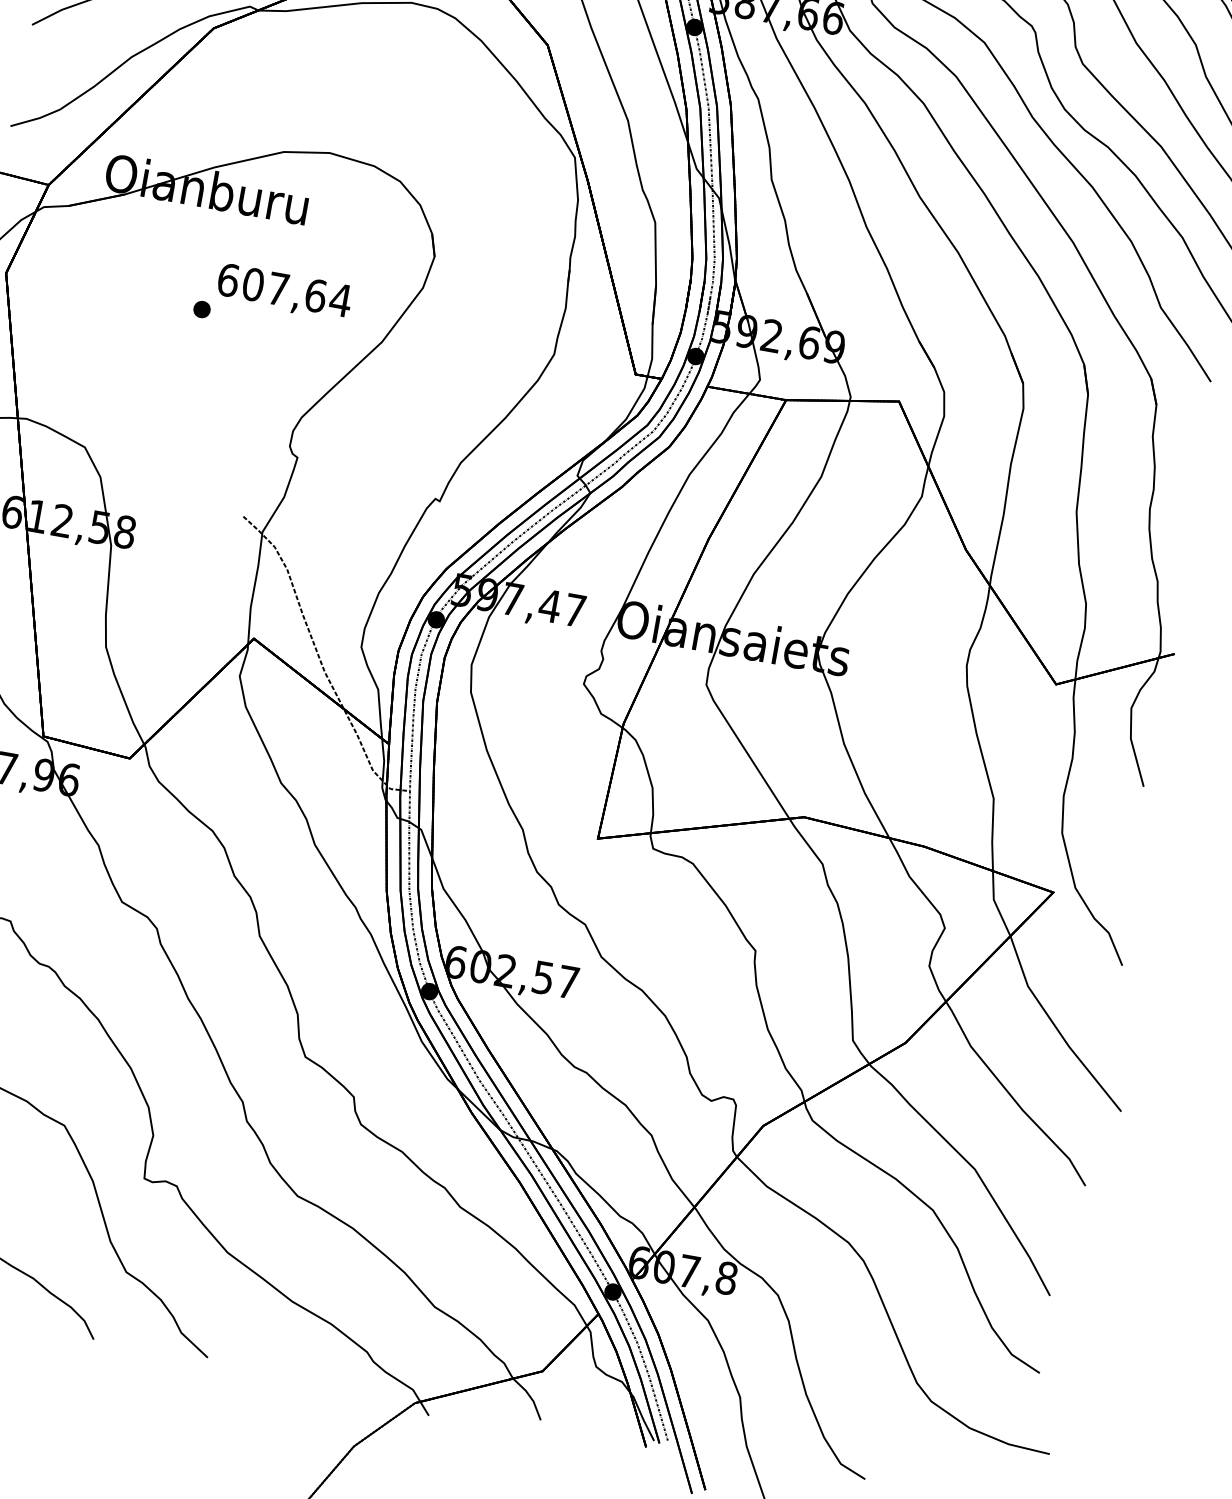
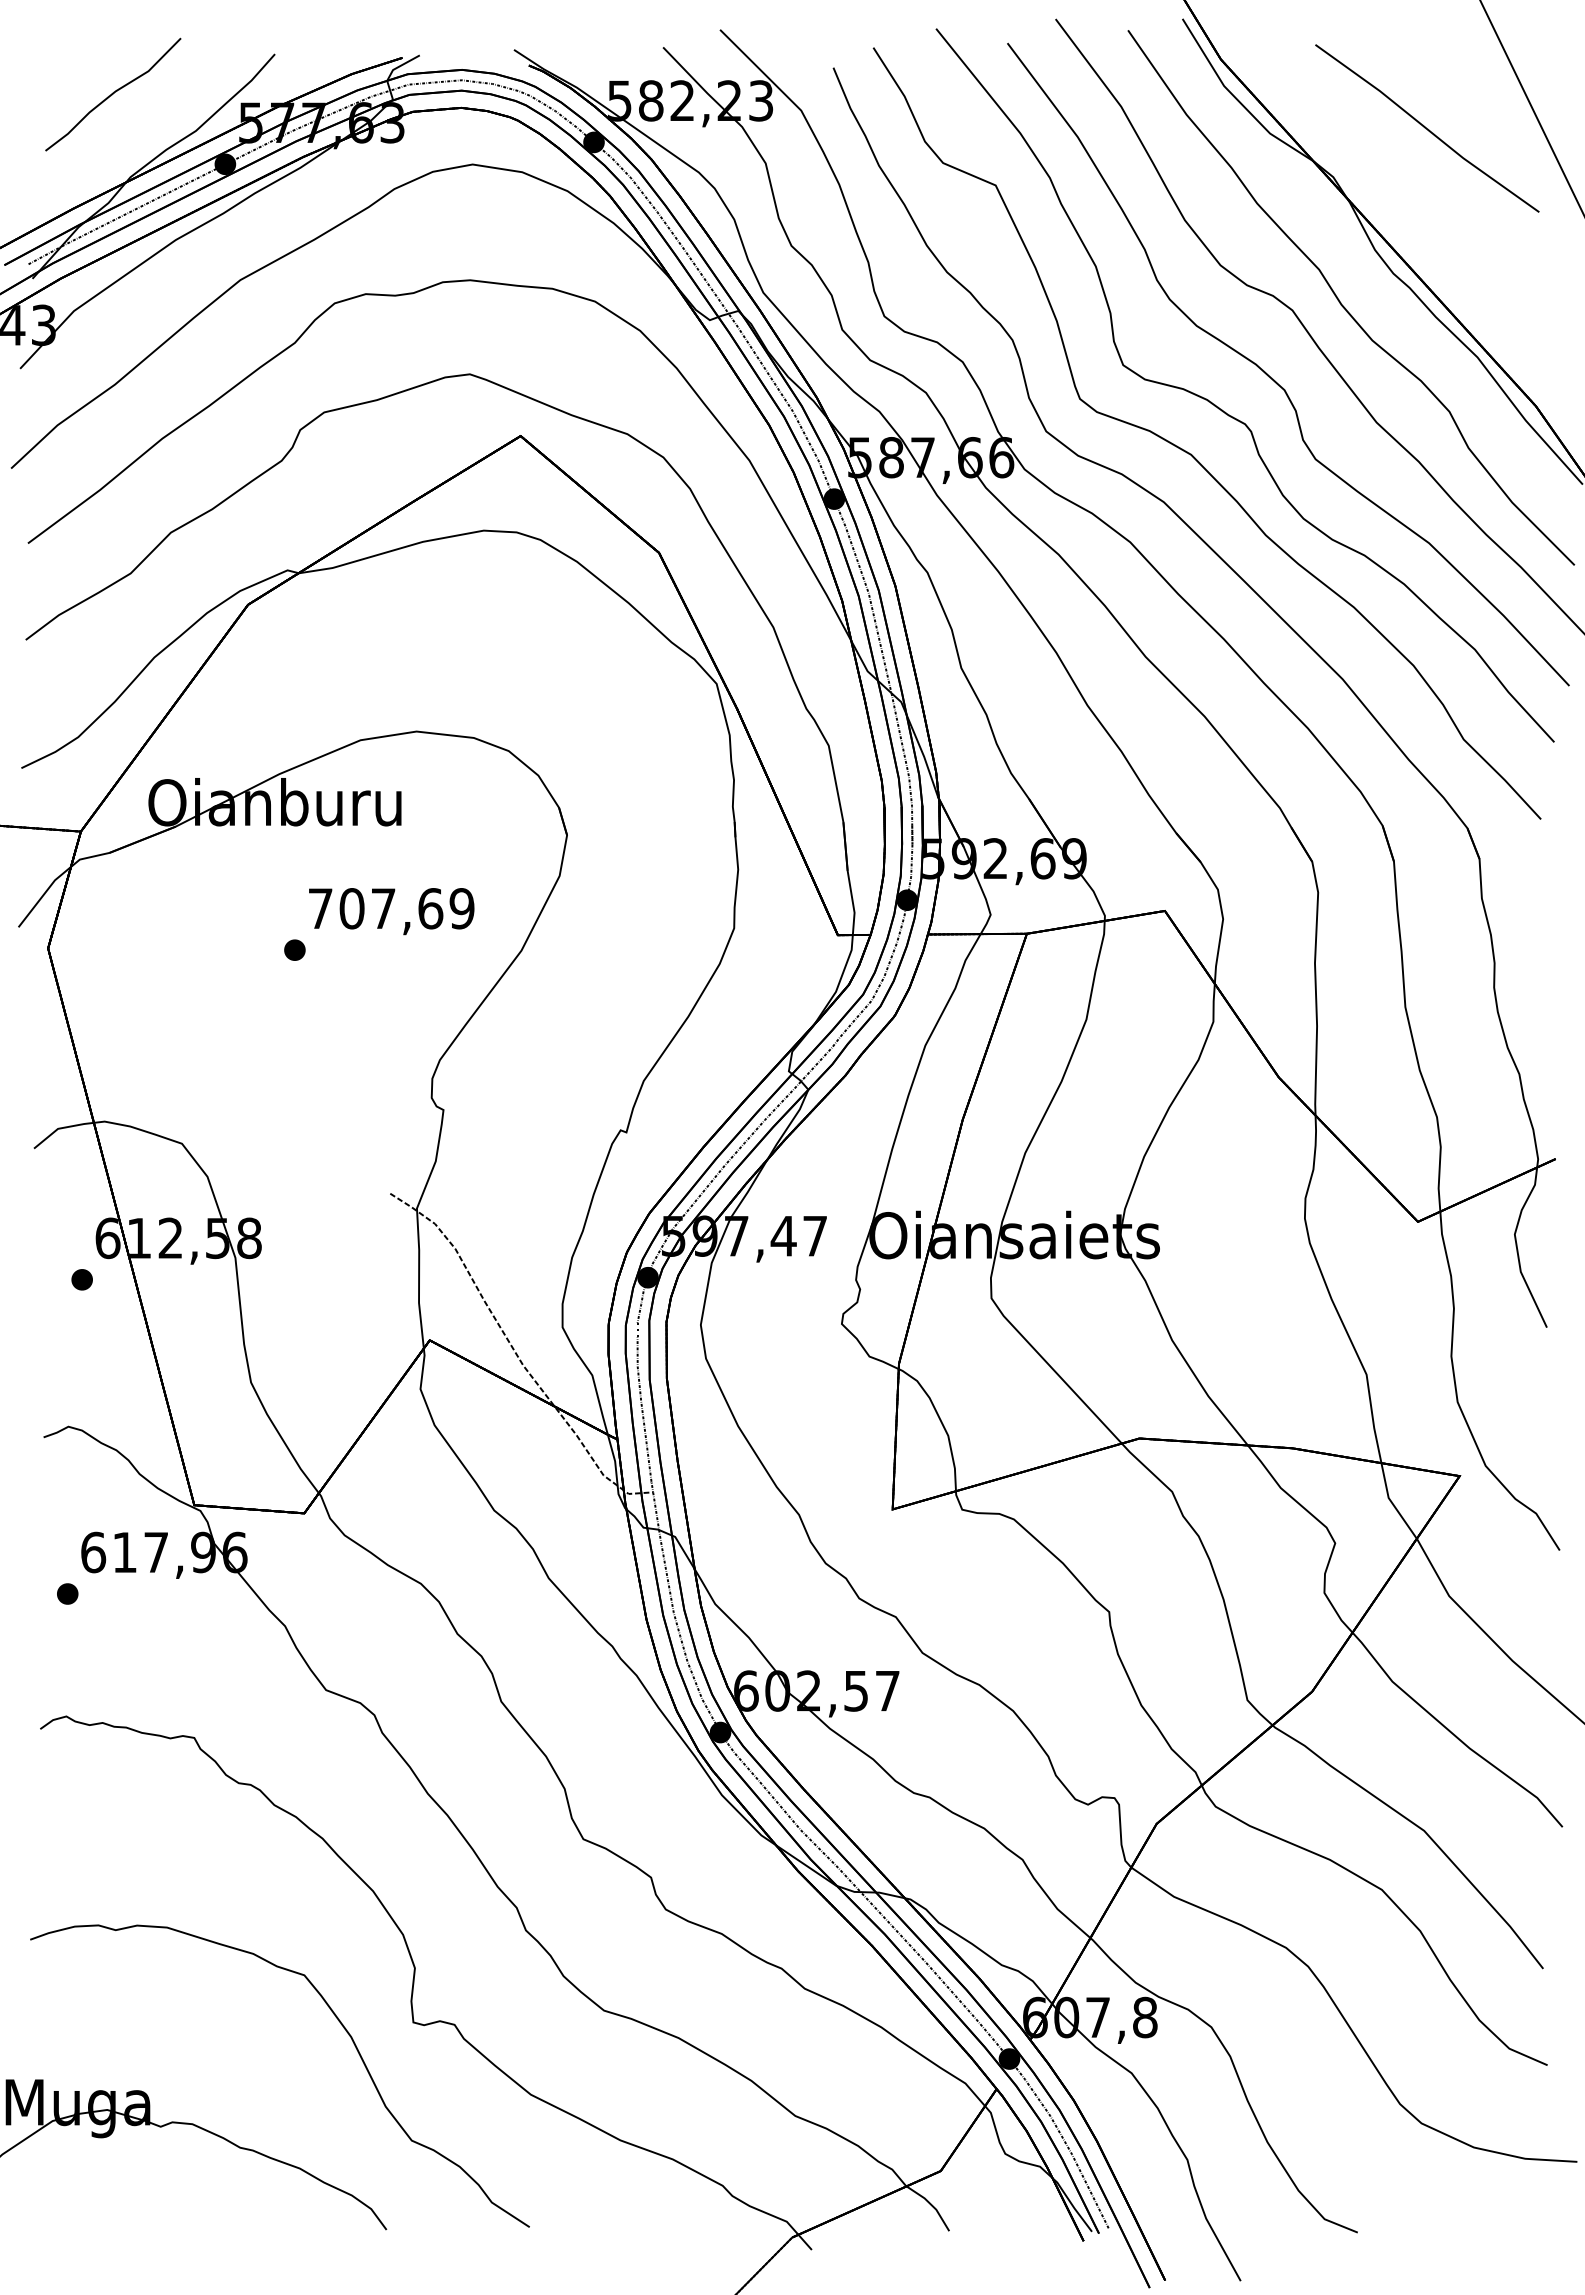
text: (284, 290) -> (391, 908), 607,64 -> 707,69

